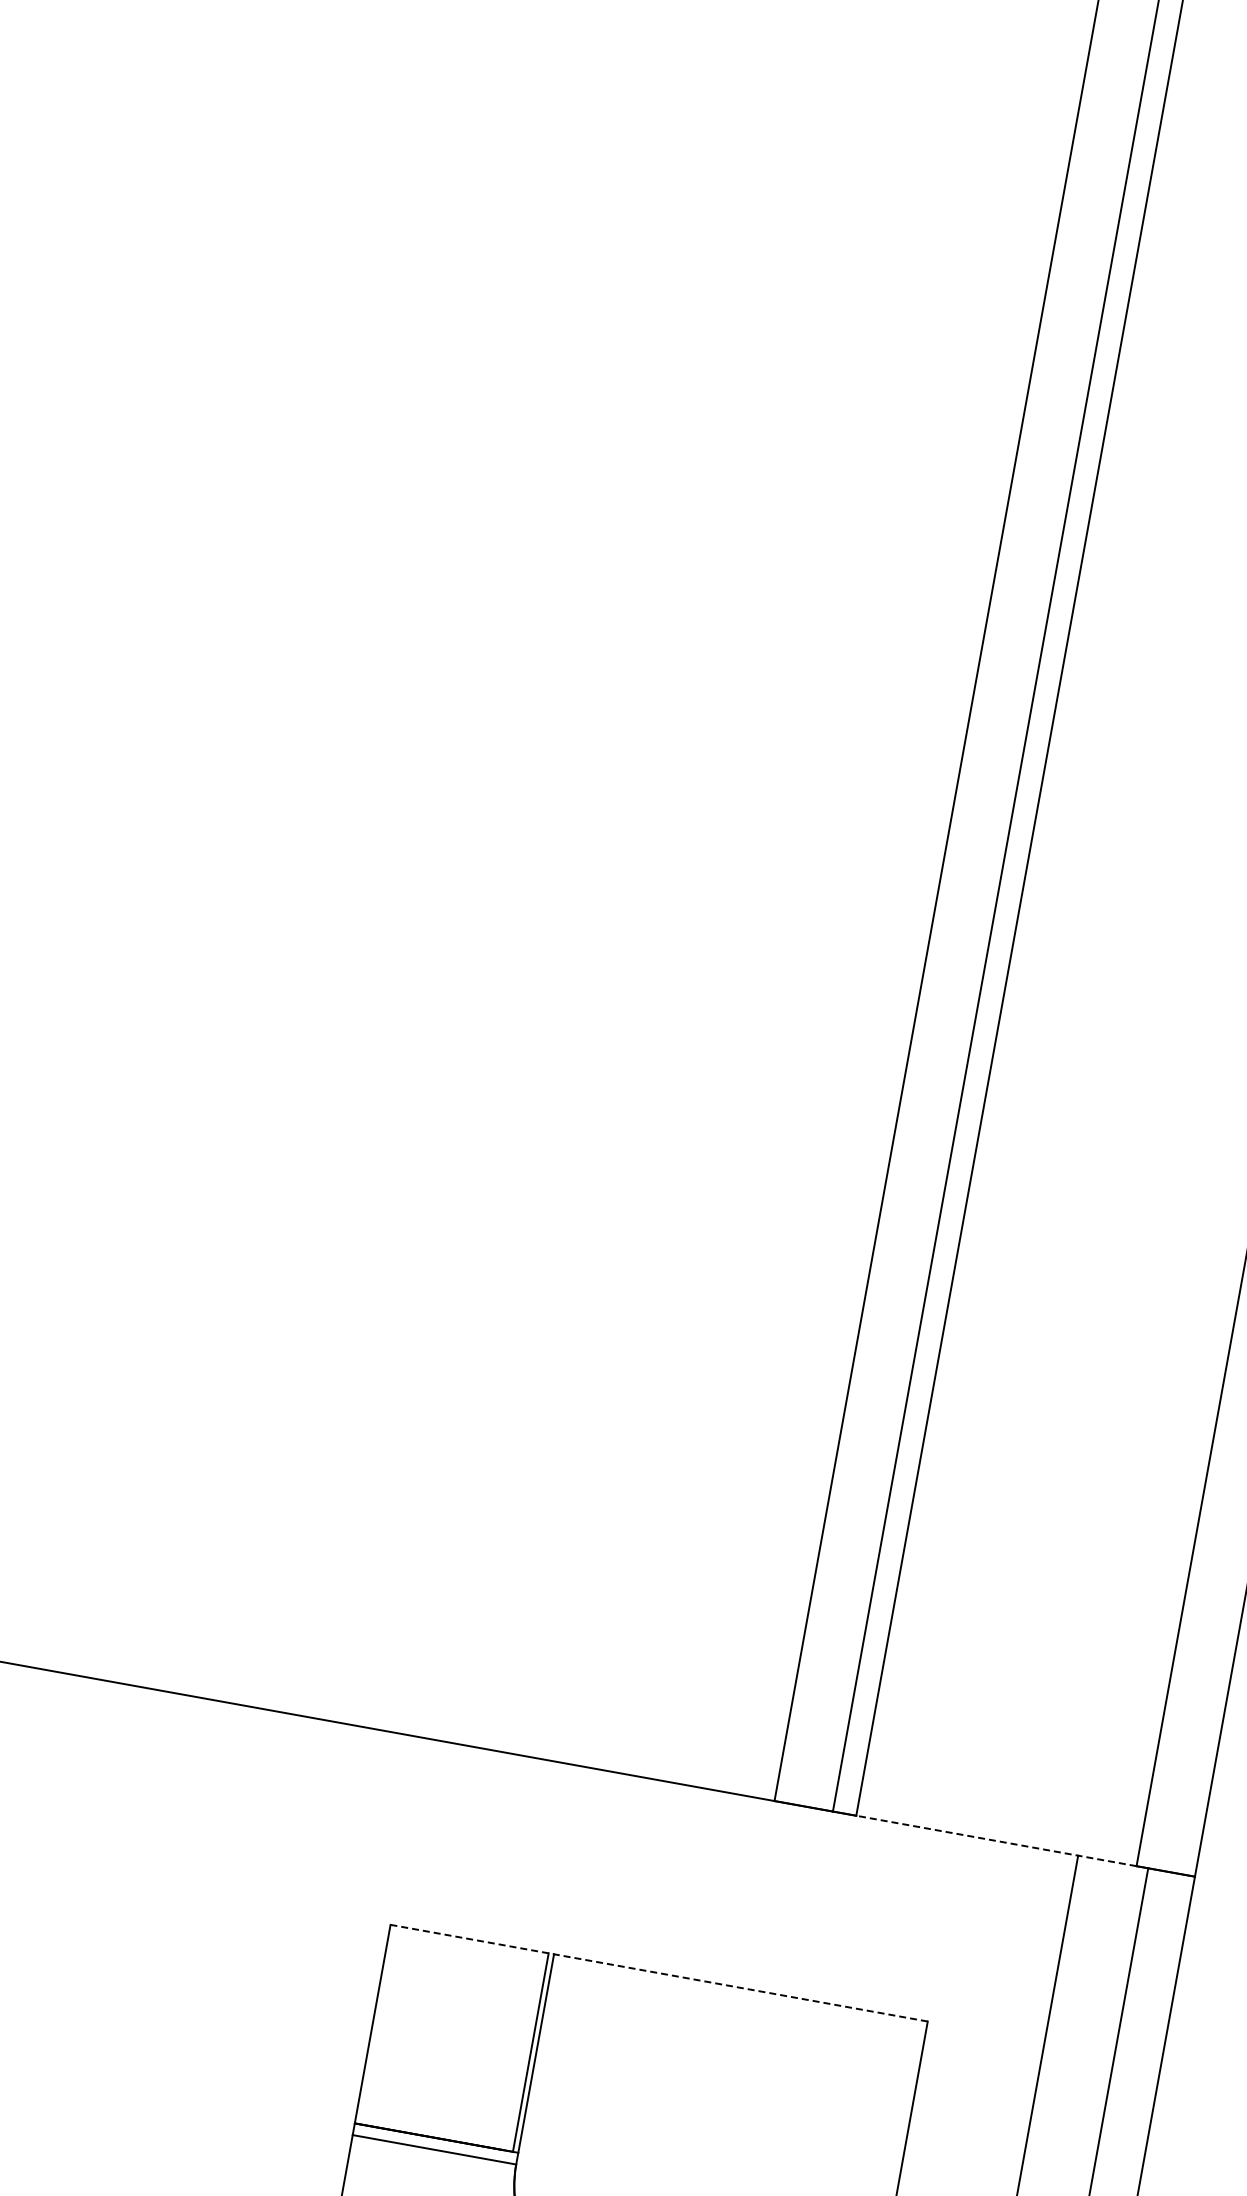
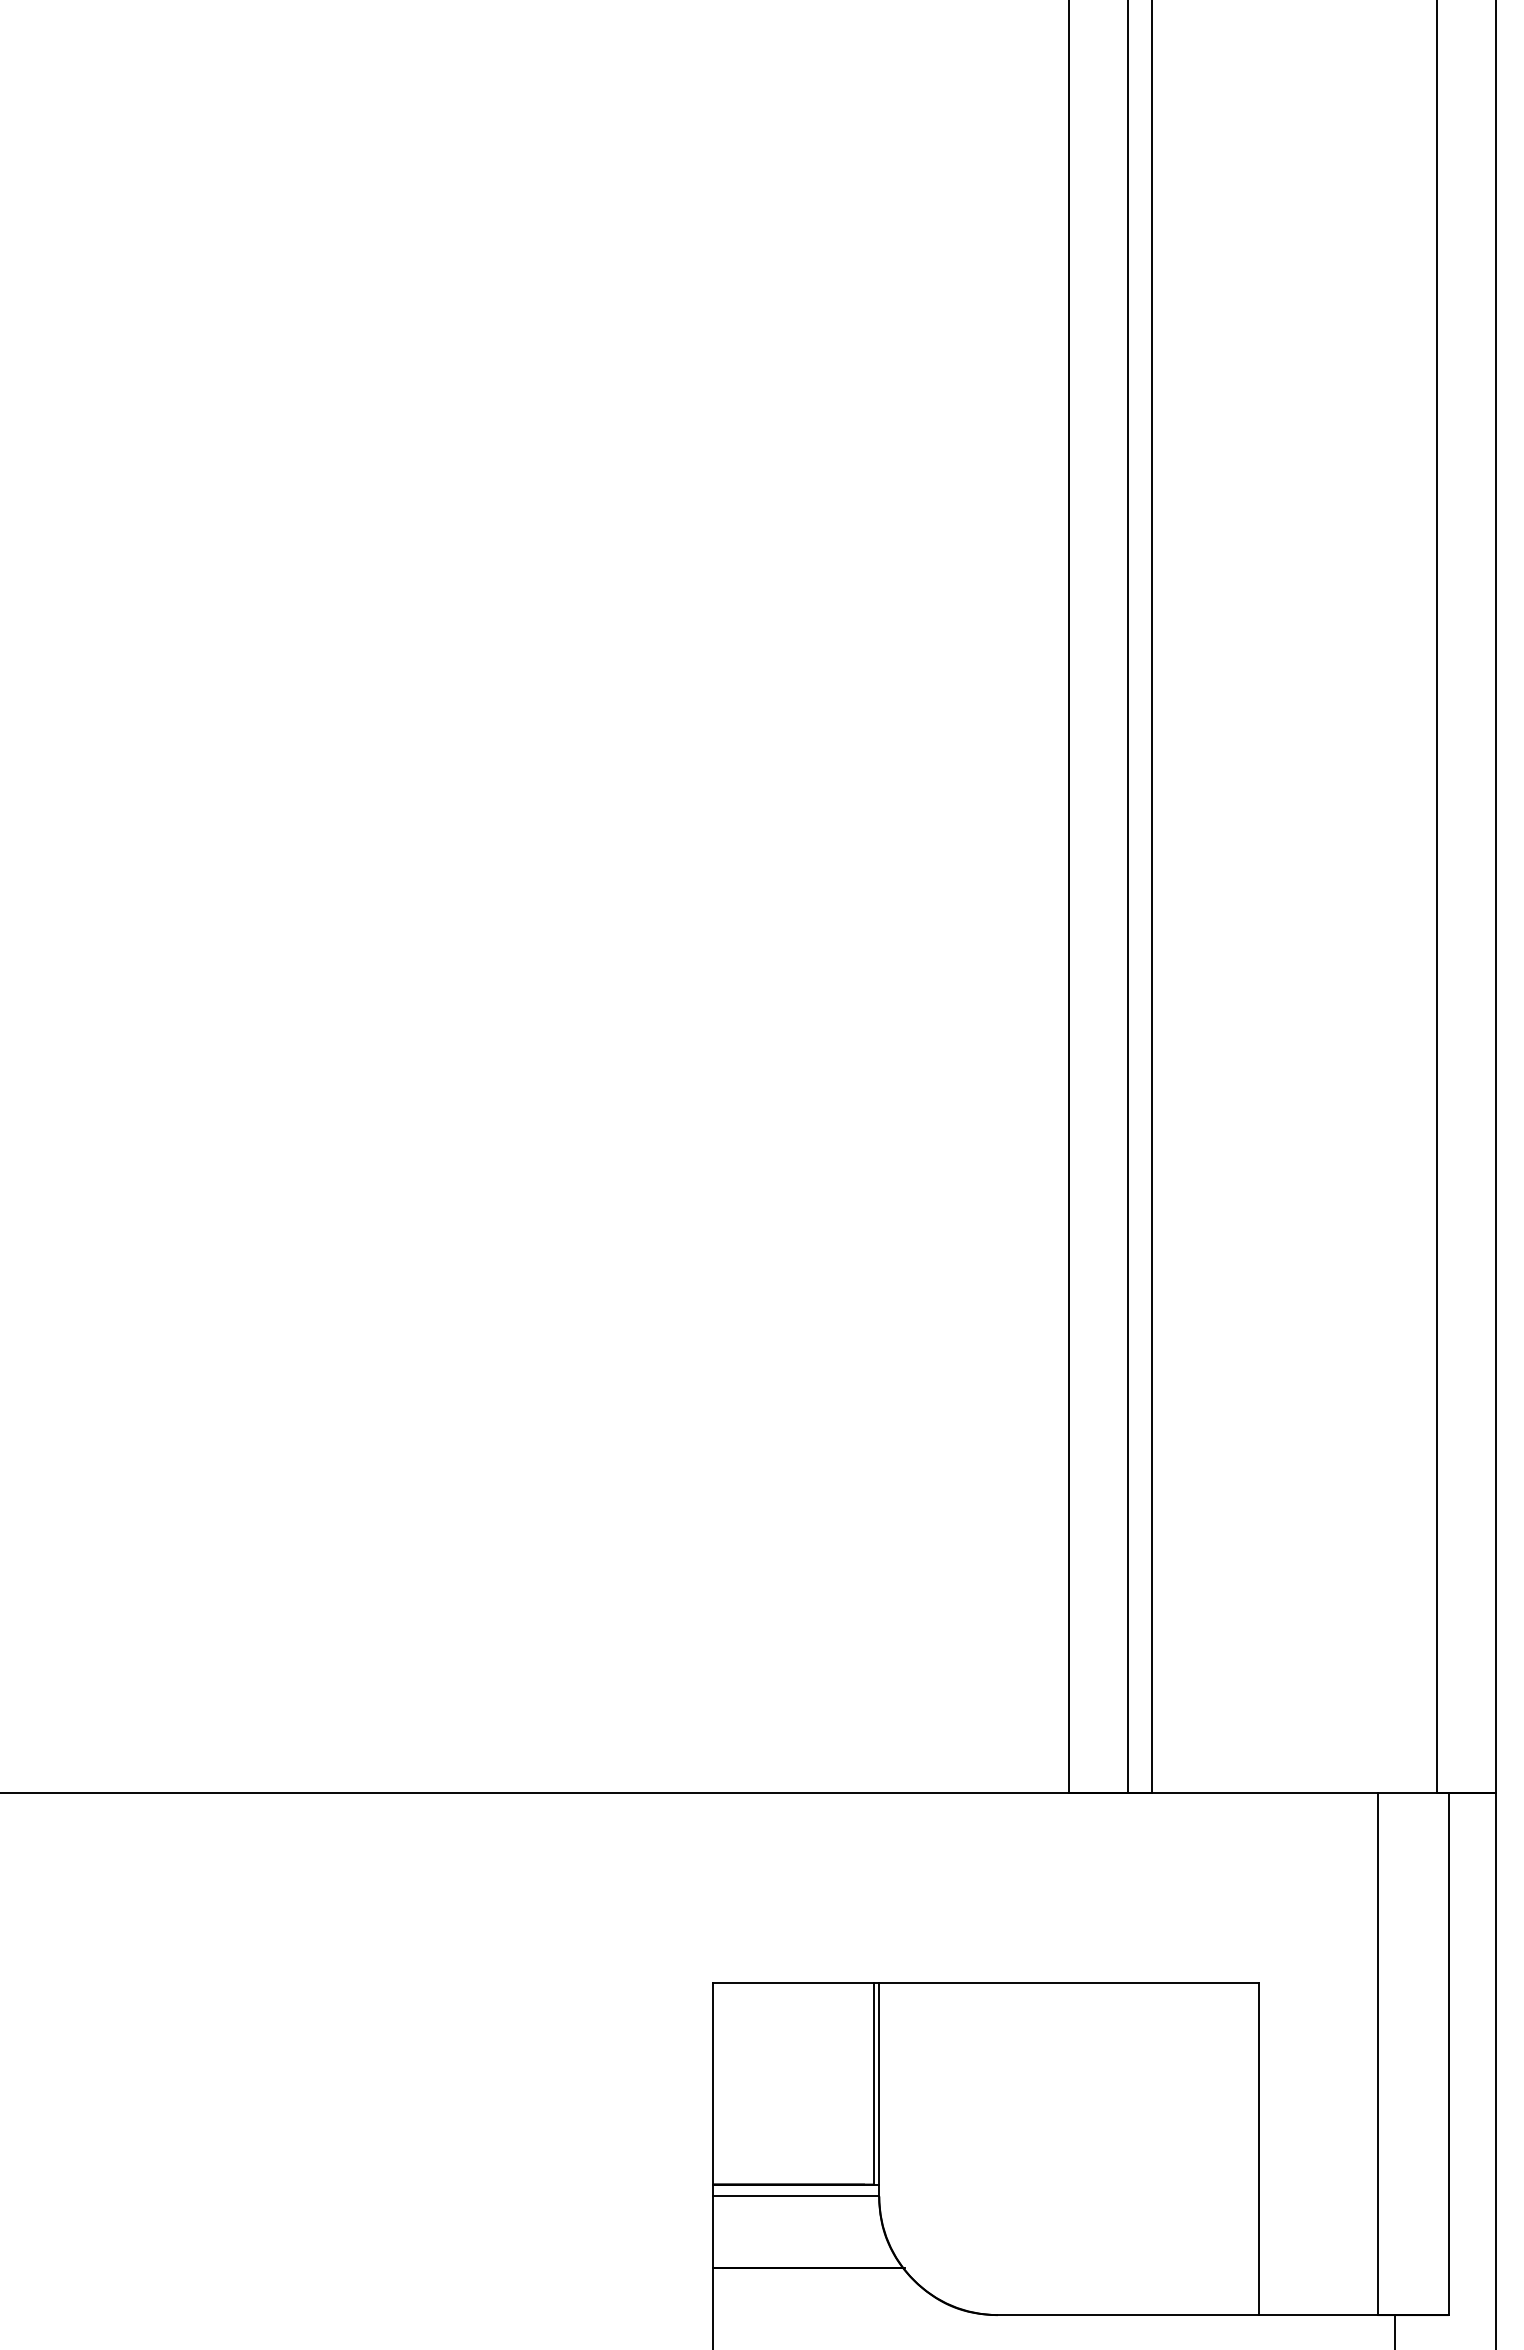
line: (996, 1840) -> (1294, 1792), dashed -> solid
line: (659, 1972) -> (986, 1982), dashed -> solid

